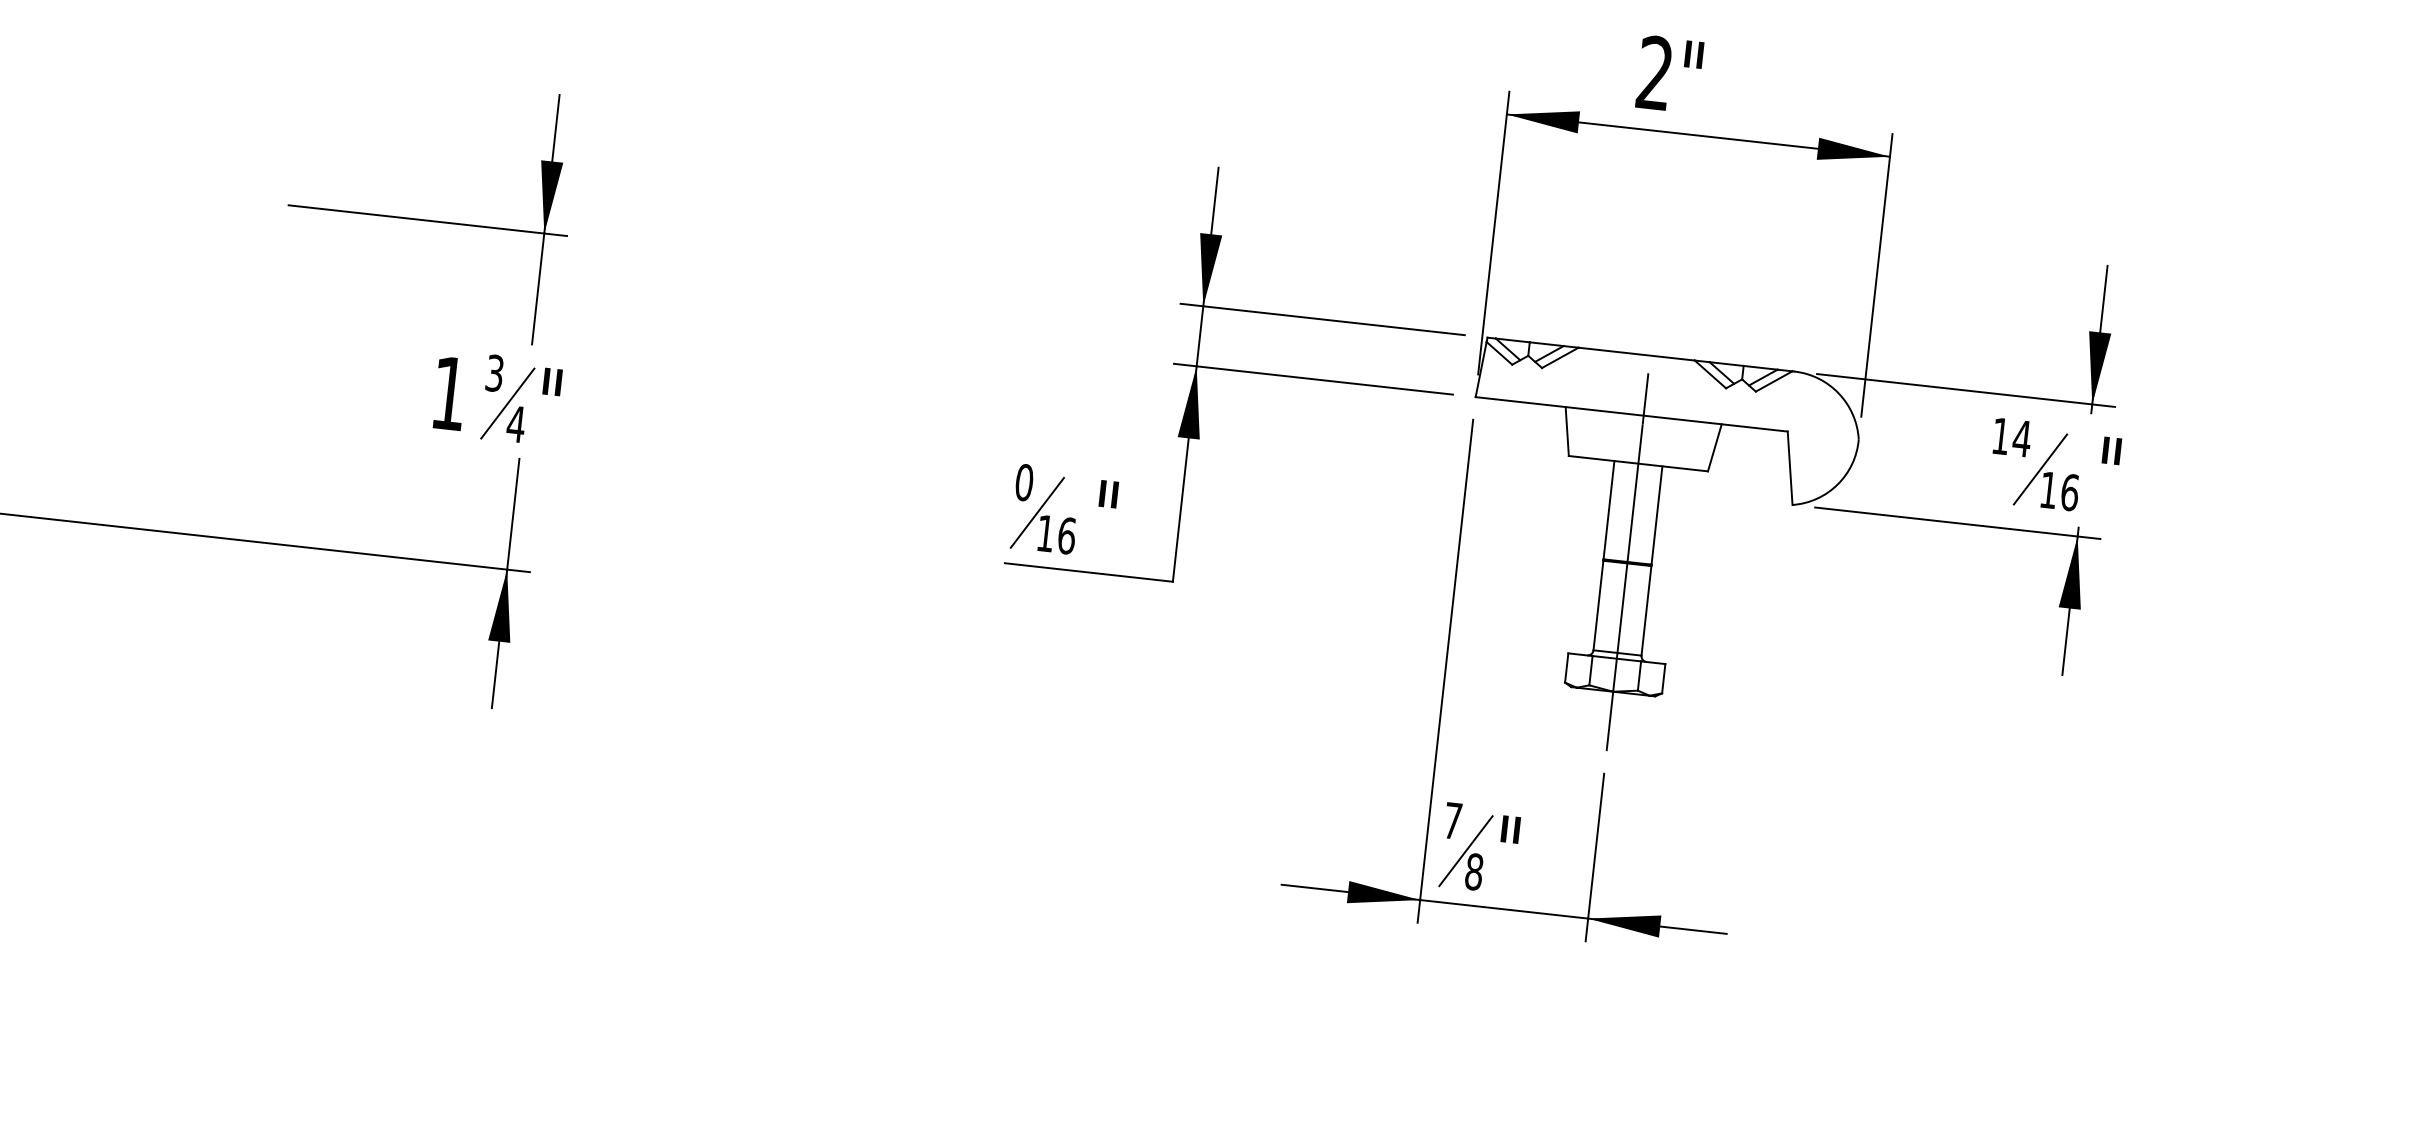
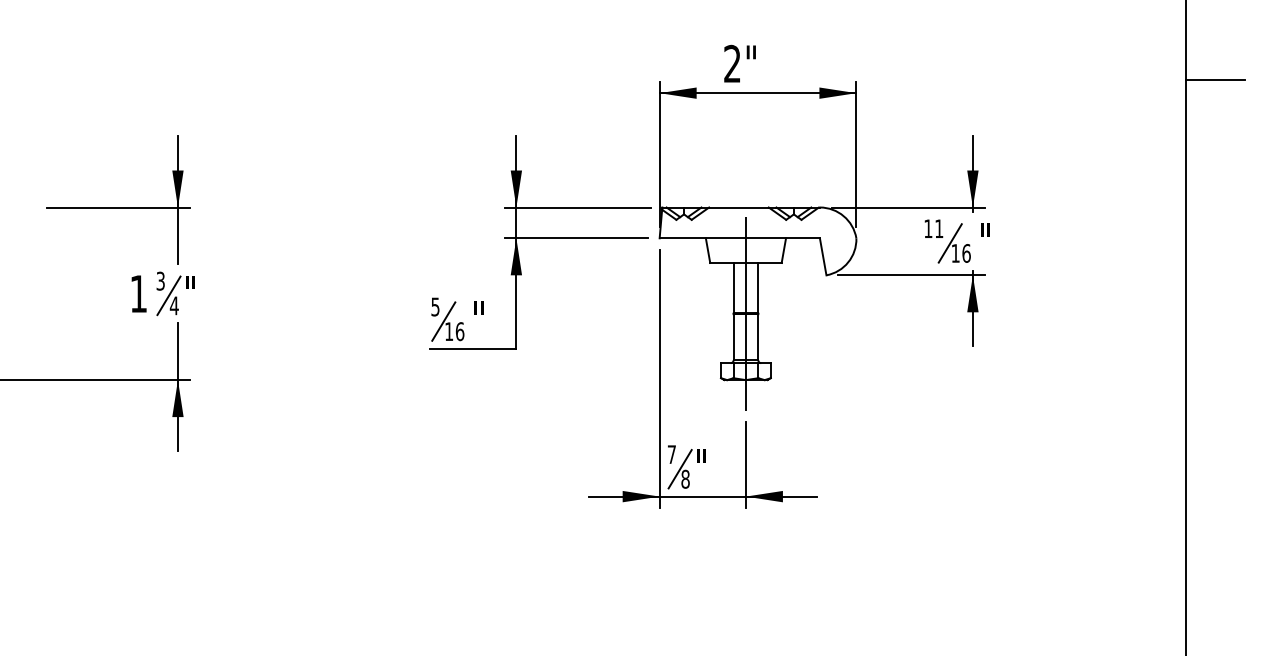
text: (2020, 437) -> (938, 228), 14 -> 11
text: (1024, 481) -> (435, 306), 0 -> 5

